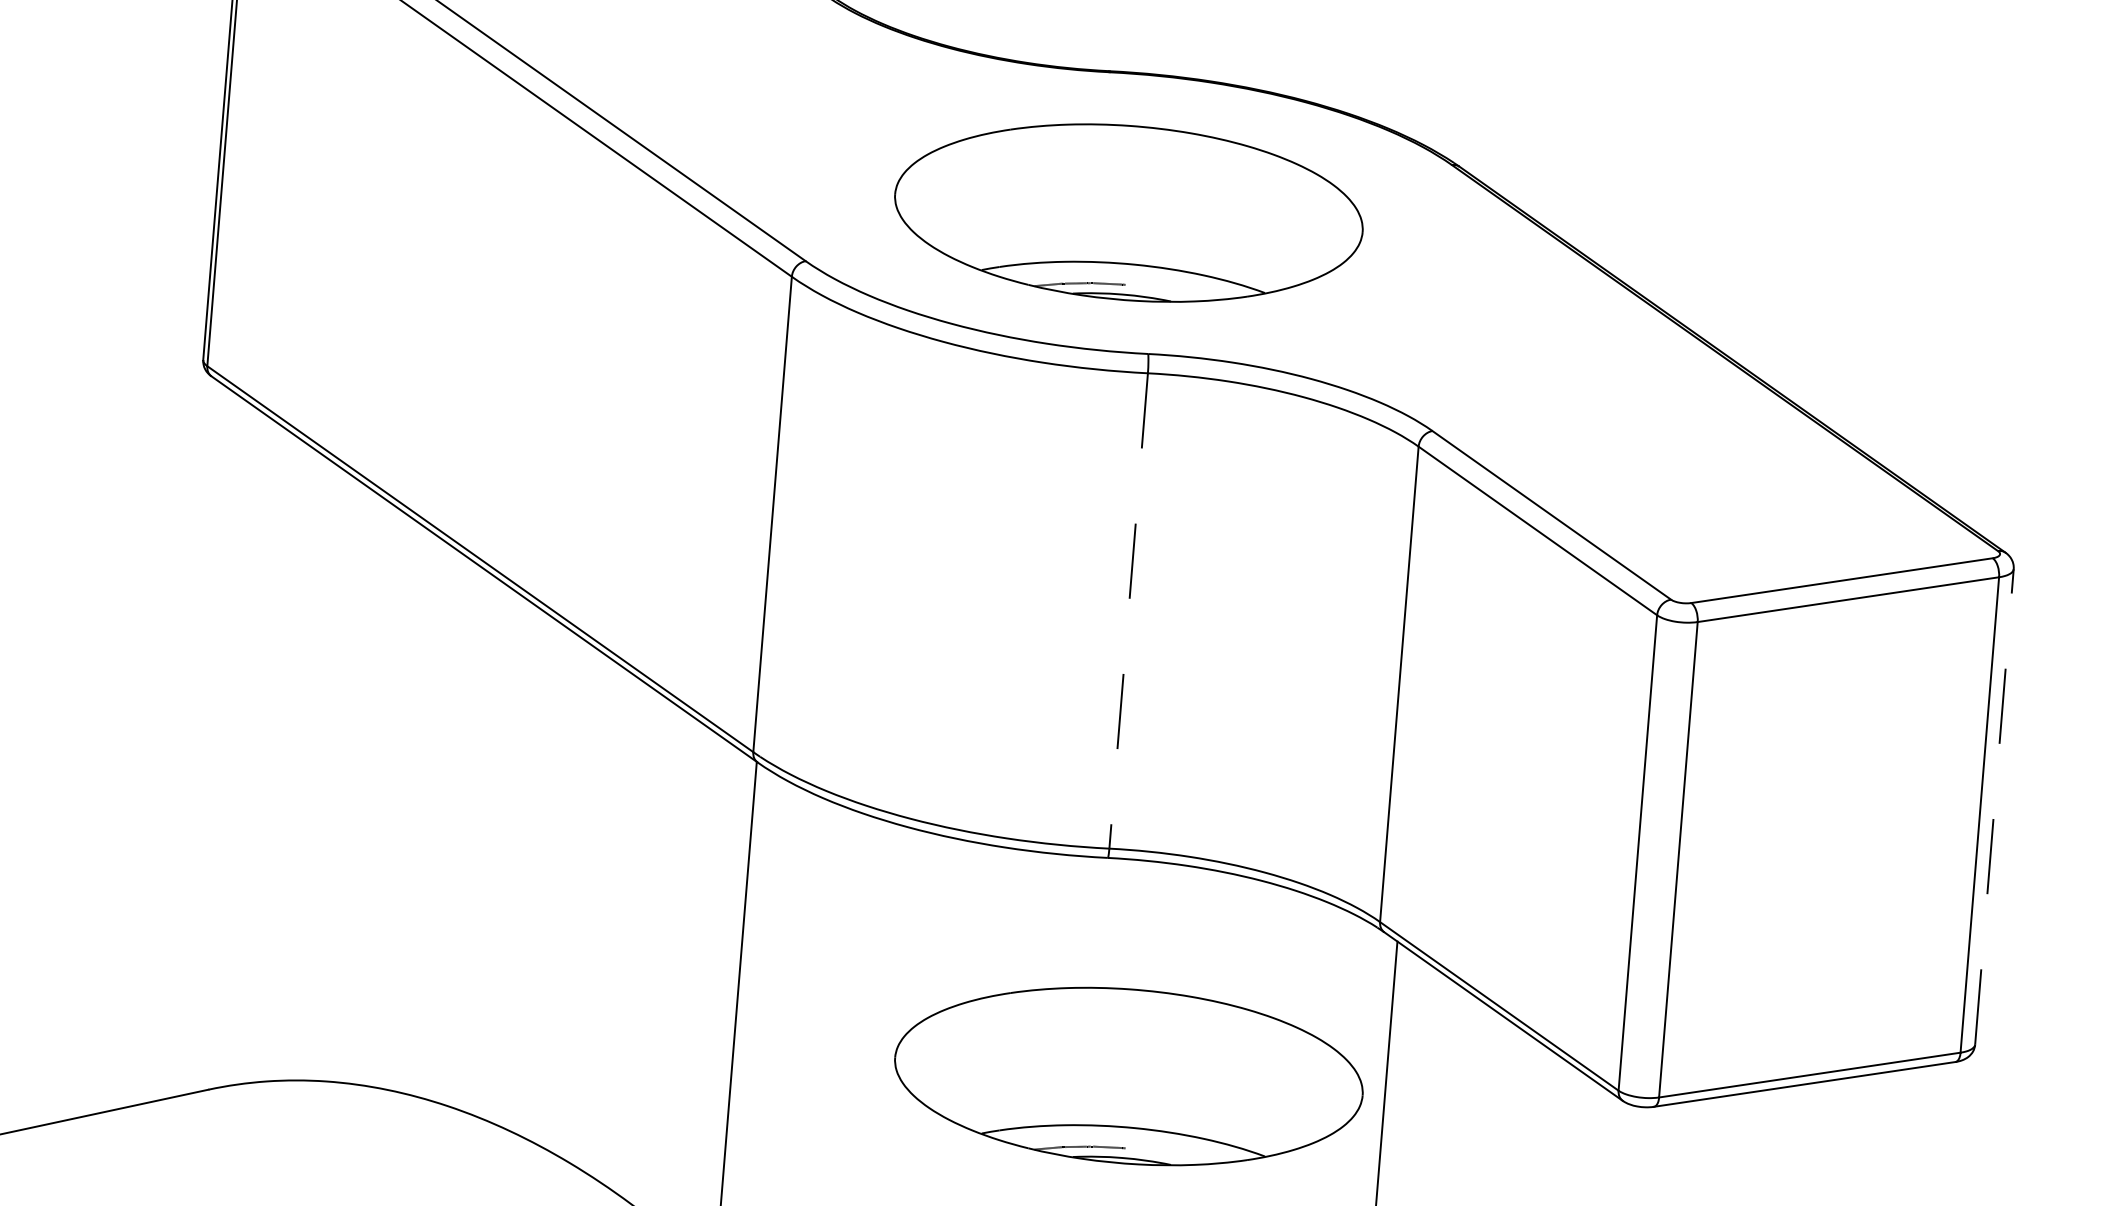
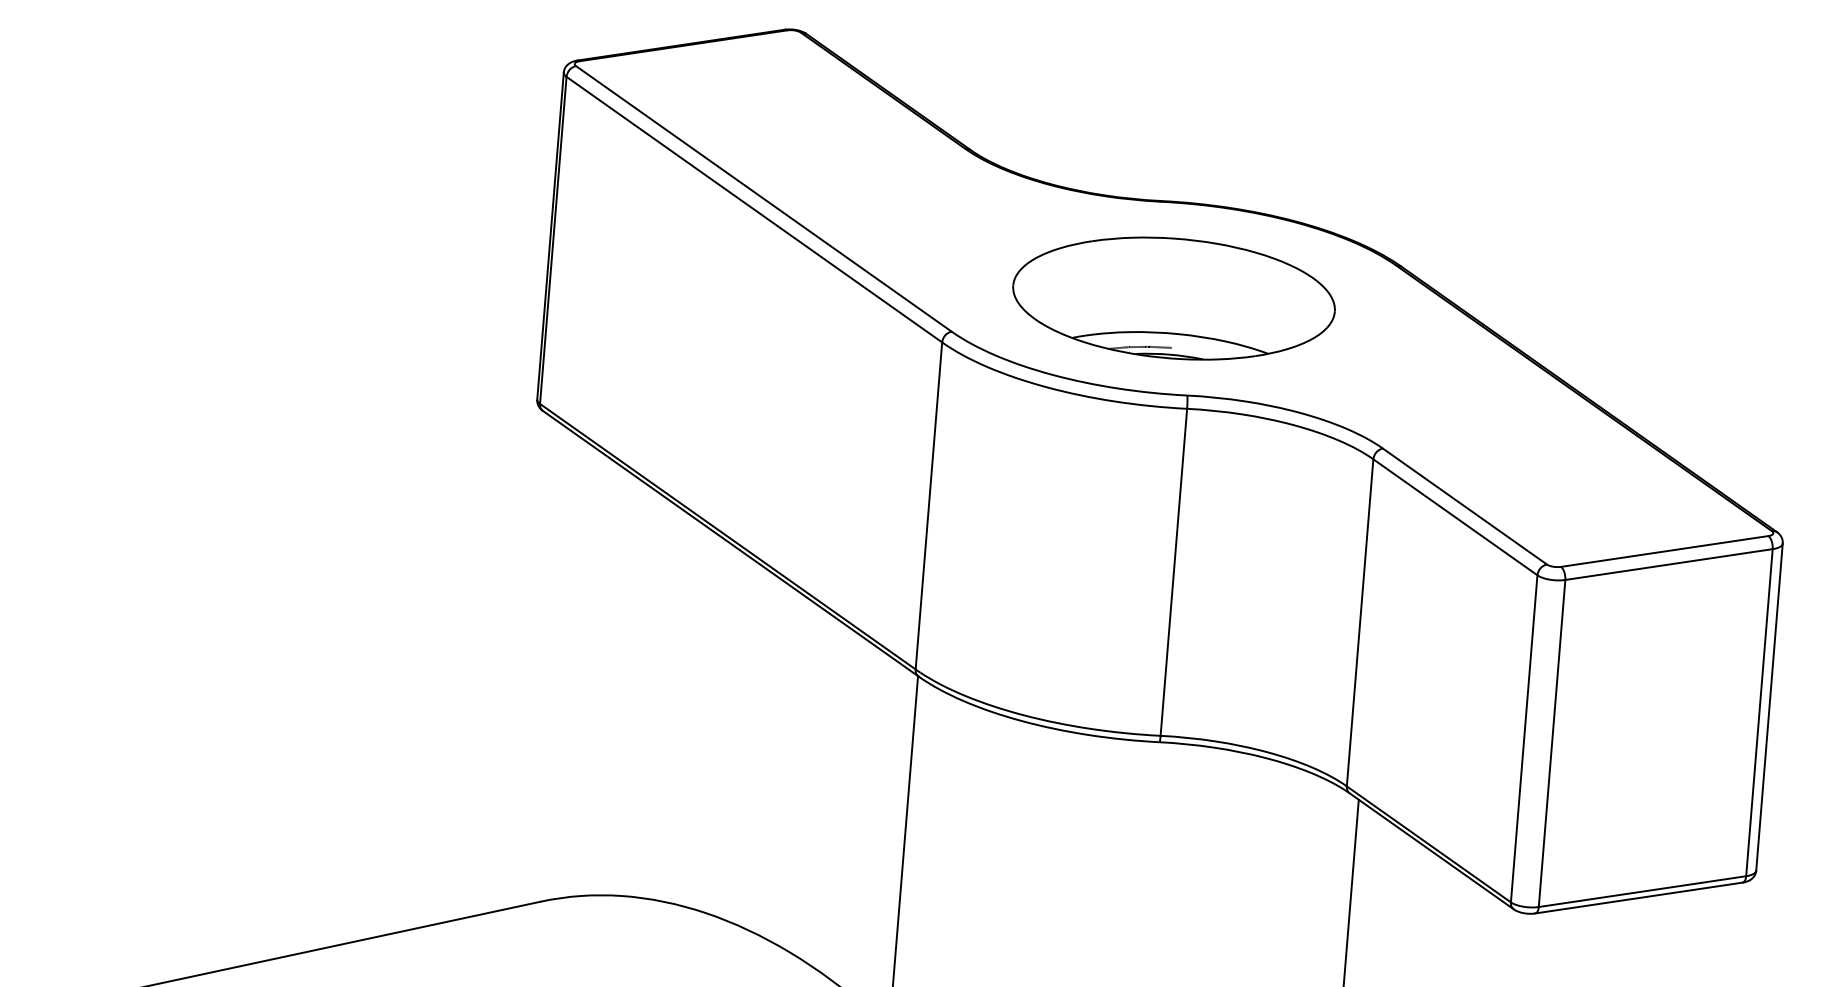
line: (1128, 611) -> (1173, 572), dashed -> solid
line: (1994, 805) -> (1769, 706), dashed -> solid
part: (1128, 1076) -> (1173, 892), removed

